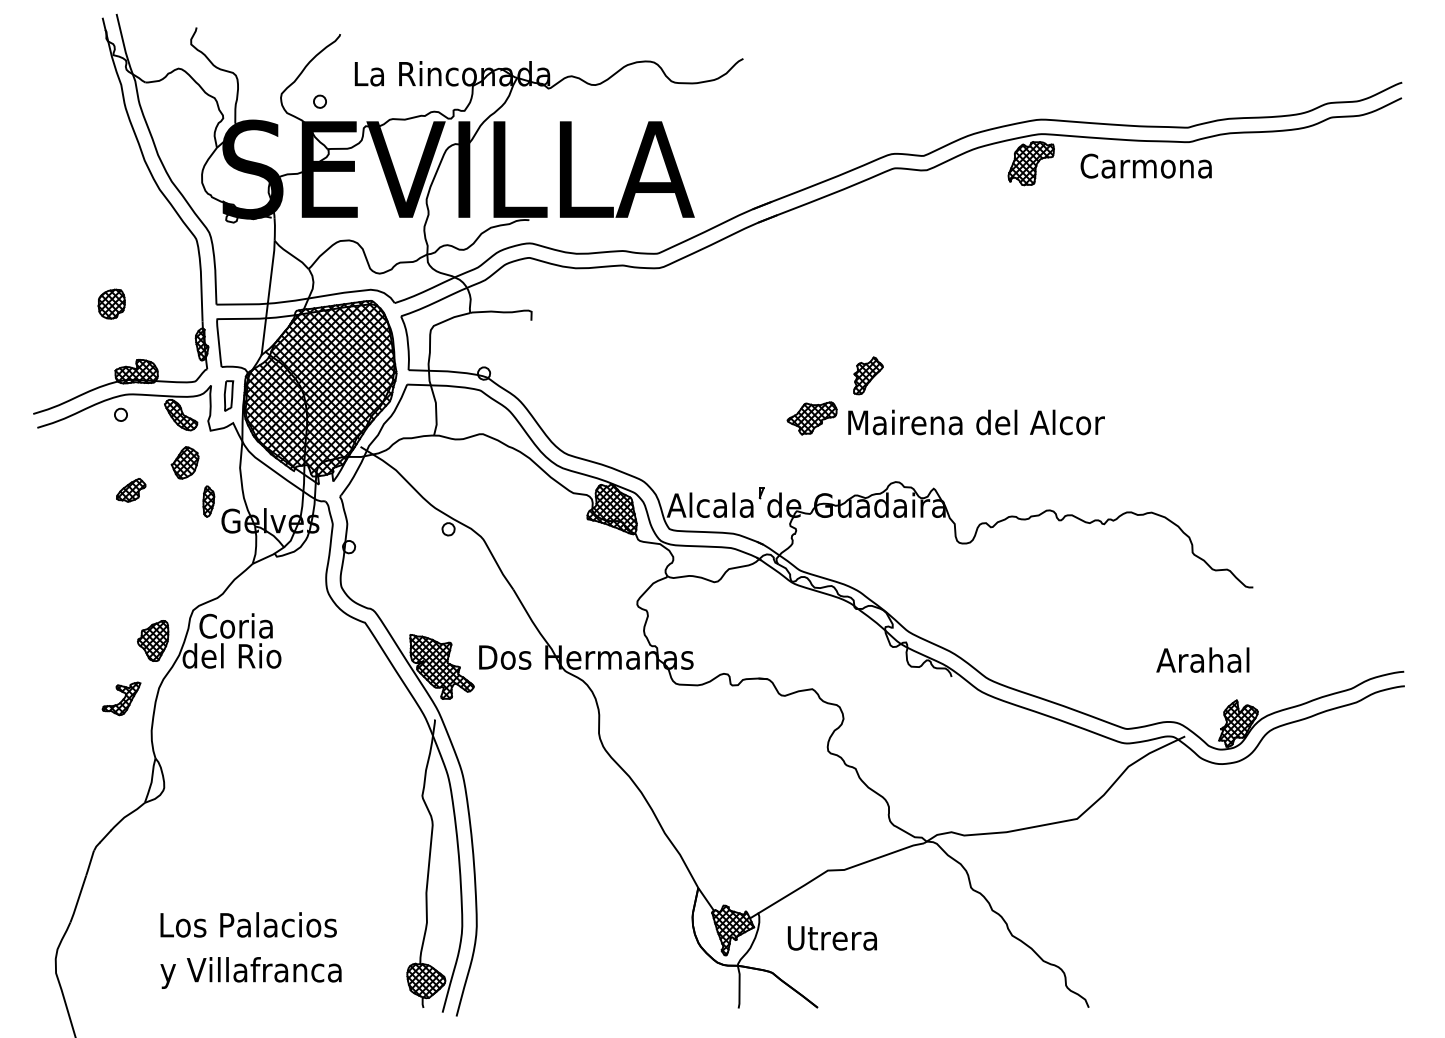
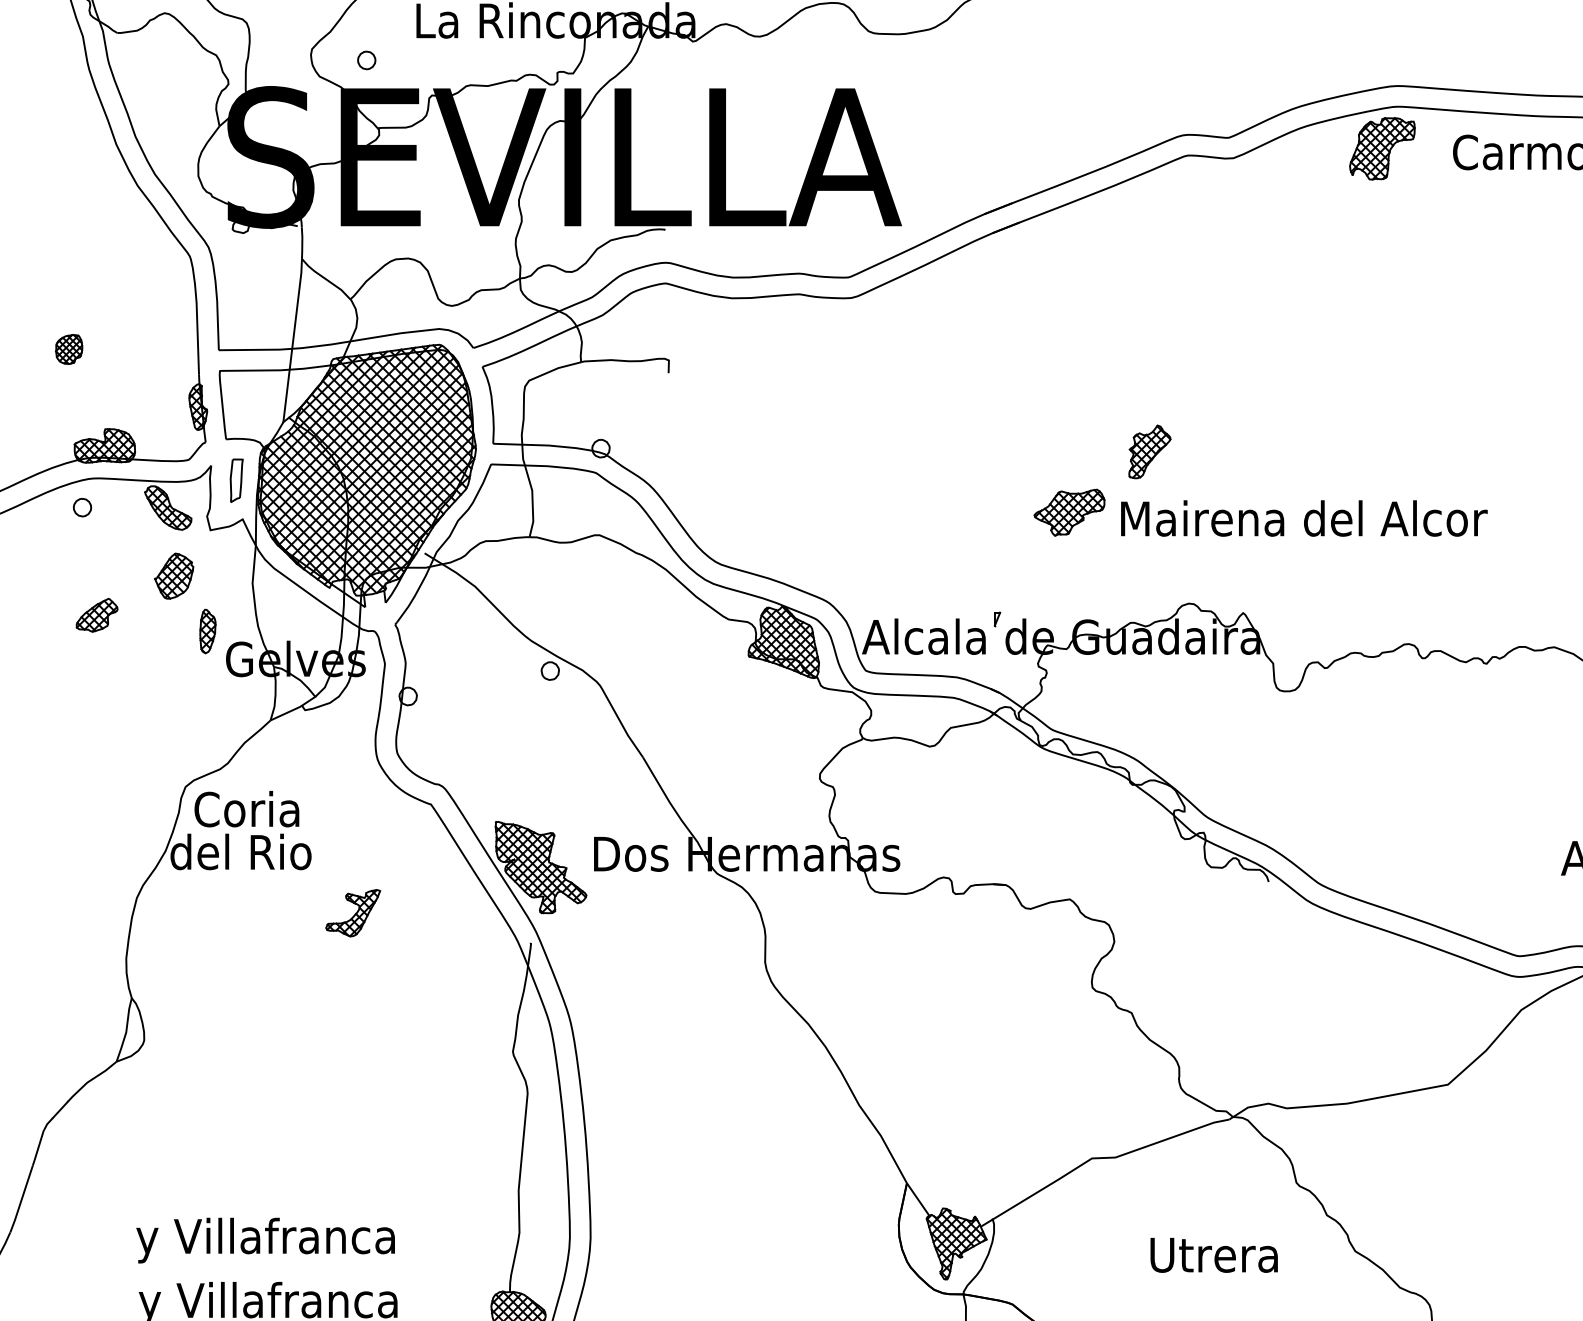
part: (111, 303) -> (68, 348), size x0.7
part: (153, 640) -> (128, 829), removed
part: (121, 698) -> (353, 912), moved
text: (248, 928) -> (264, 1241), Los Palacios -> y Villafranca
text: (831, 938) -> (1212, 1255), moved

